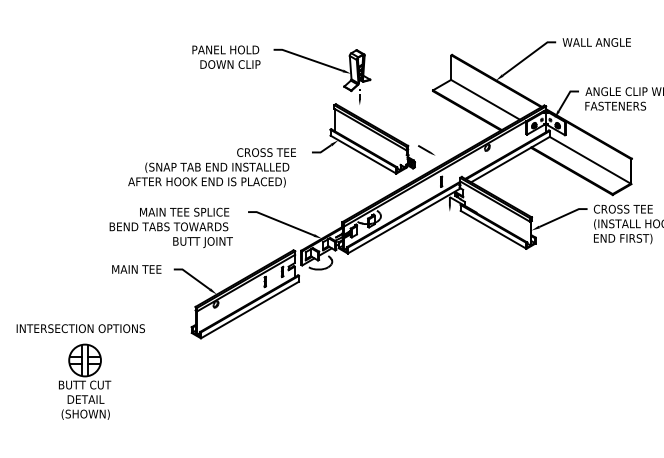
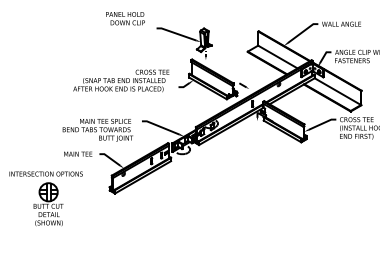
text: (226, 56) -> (125, 18), moved
text: (212, 166) -> (121, 80), moved
part: (79, 371) -> (45, 198), moved

